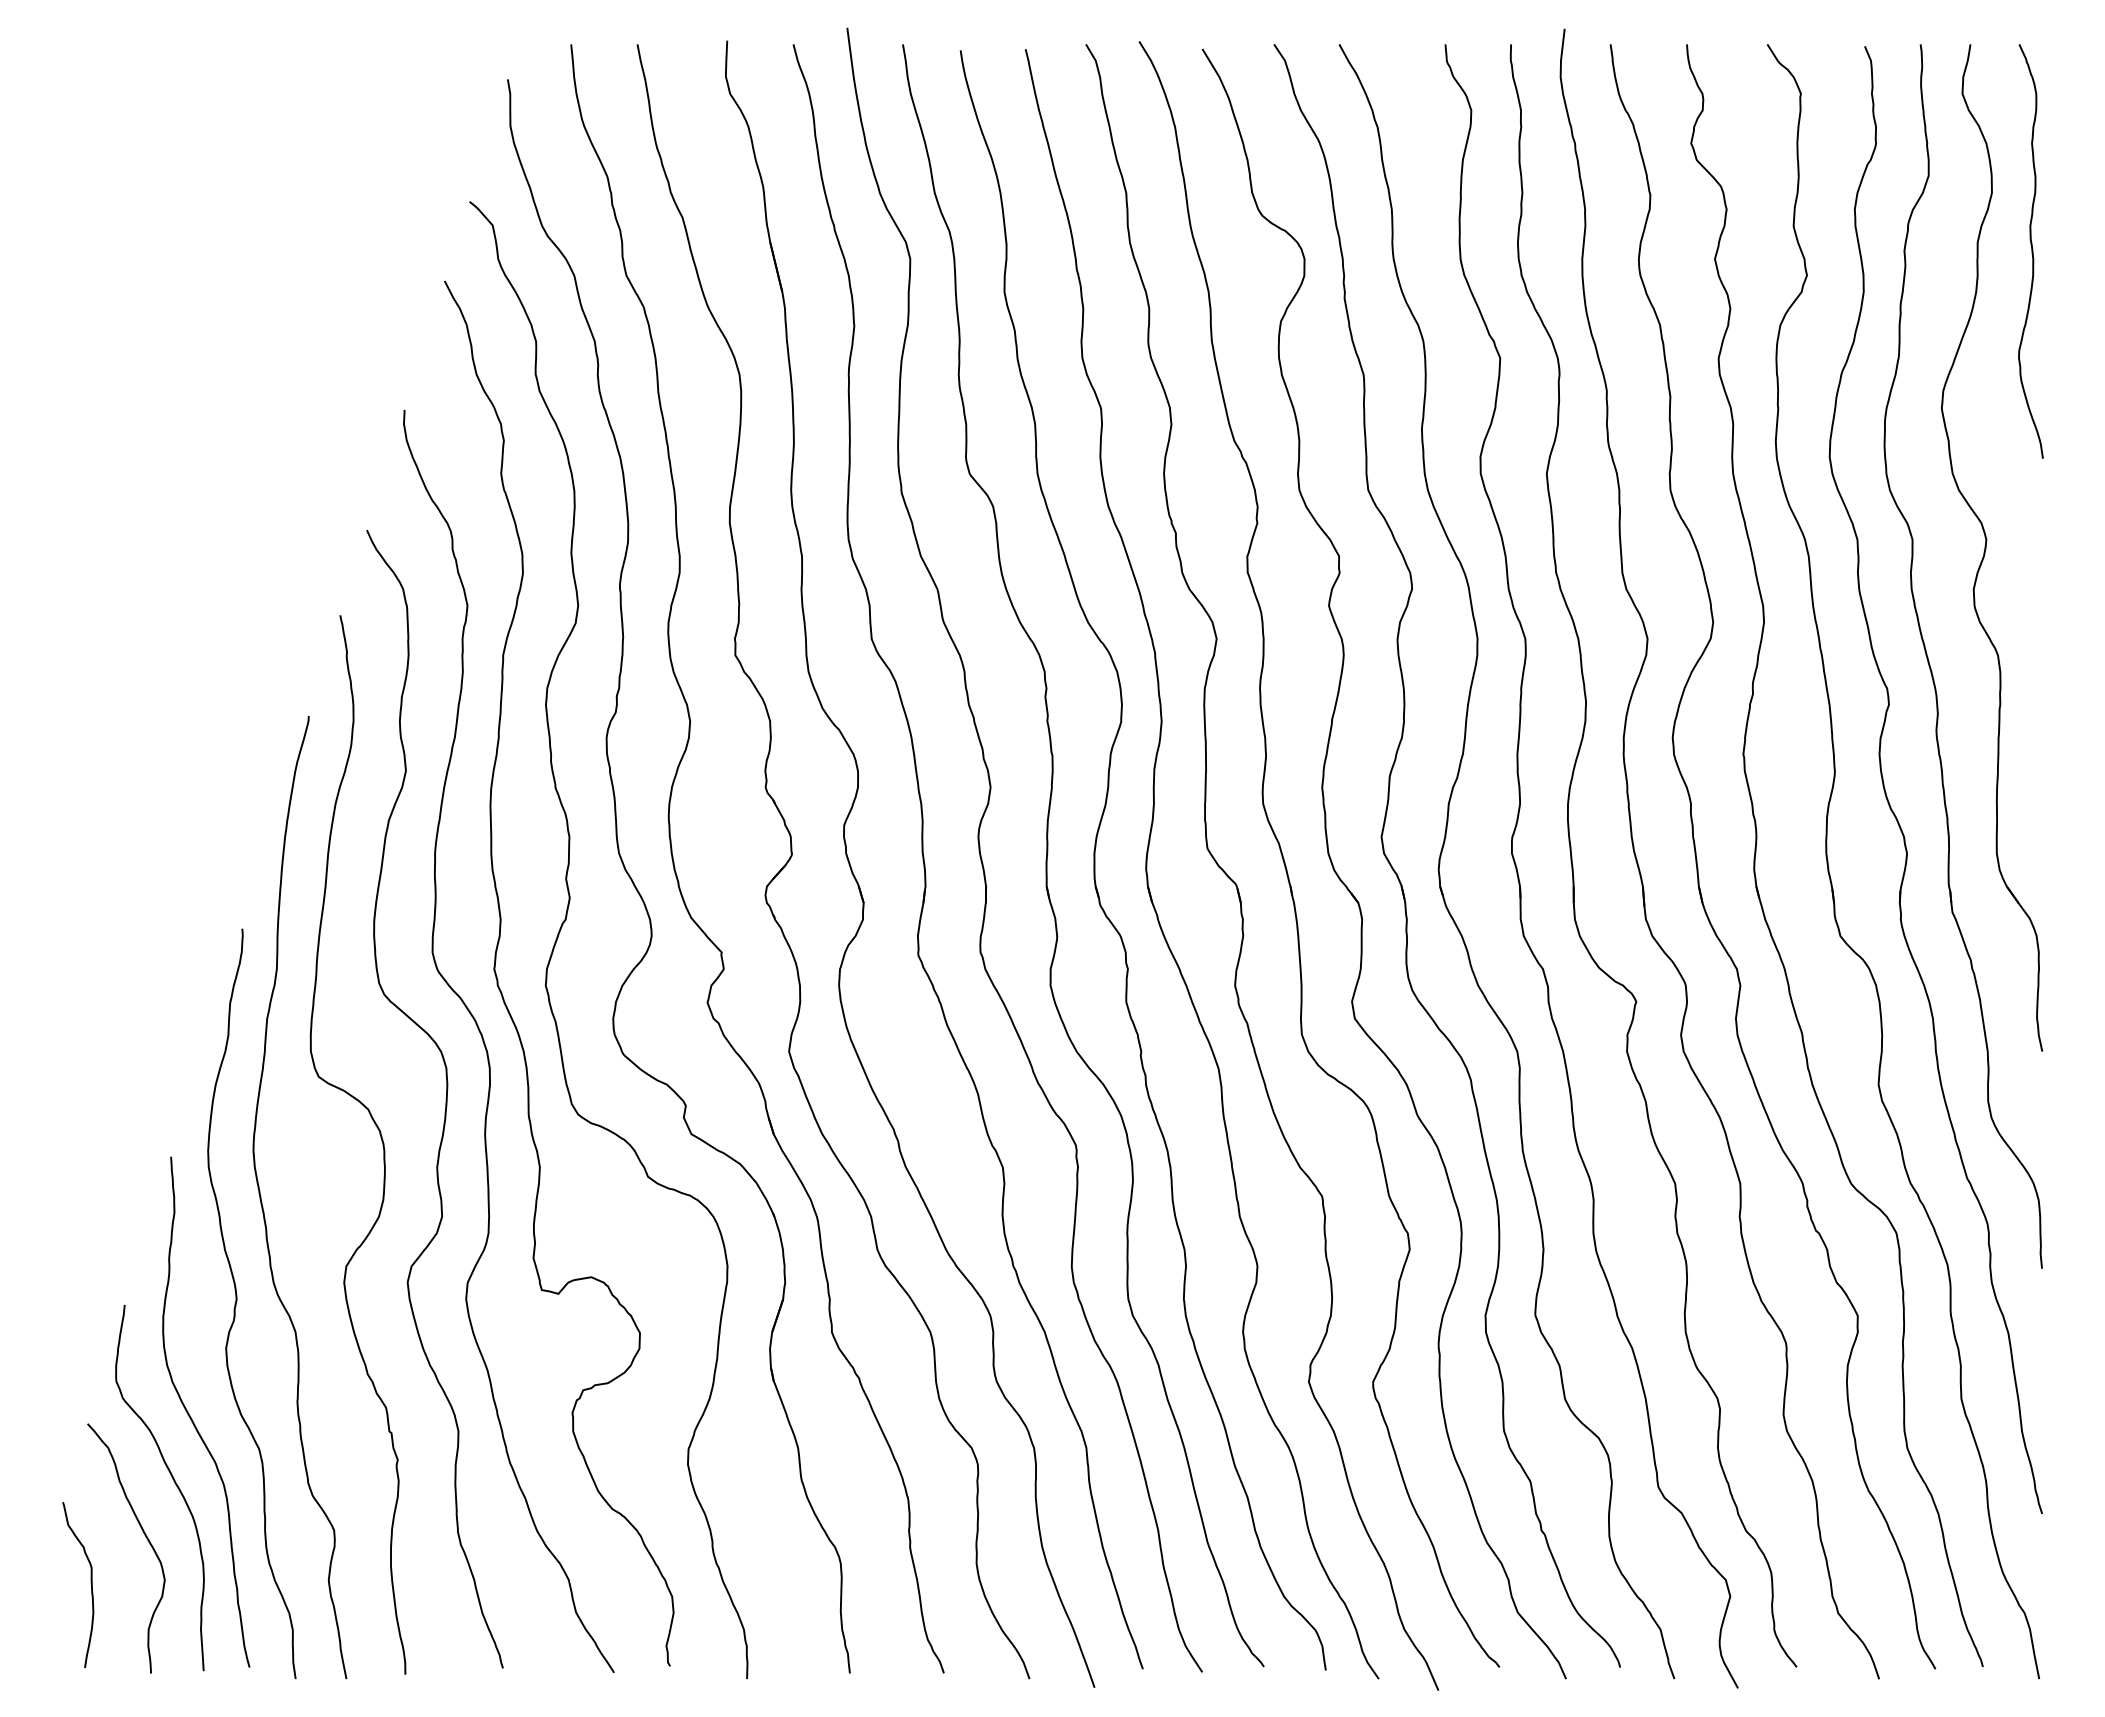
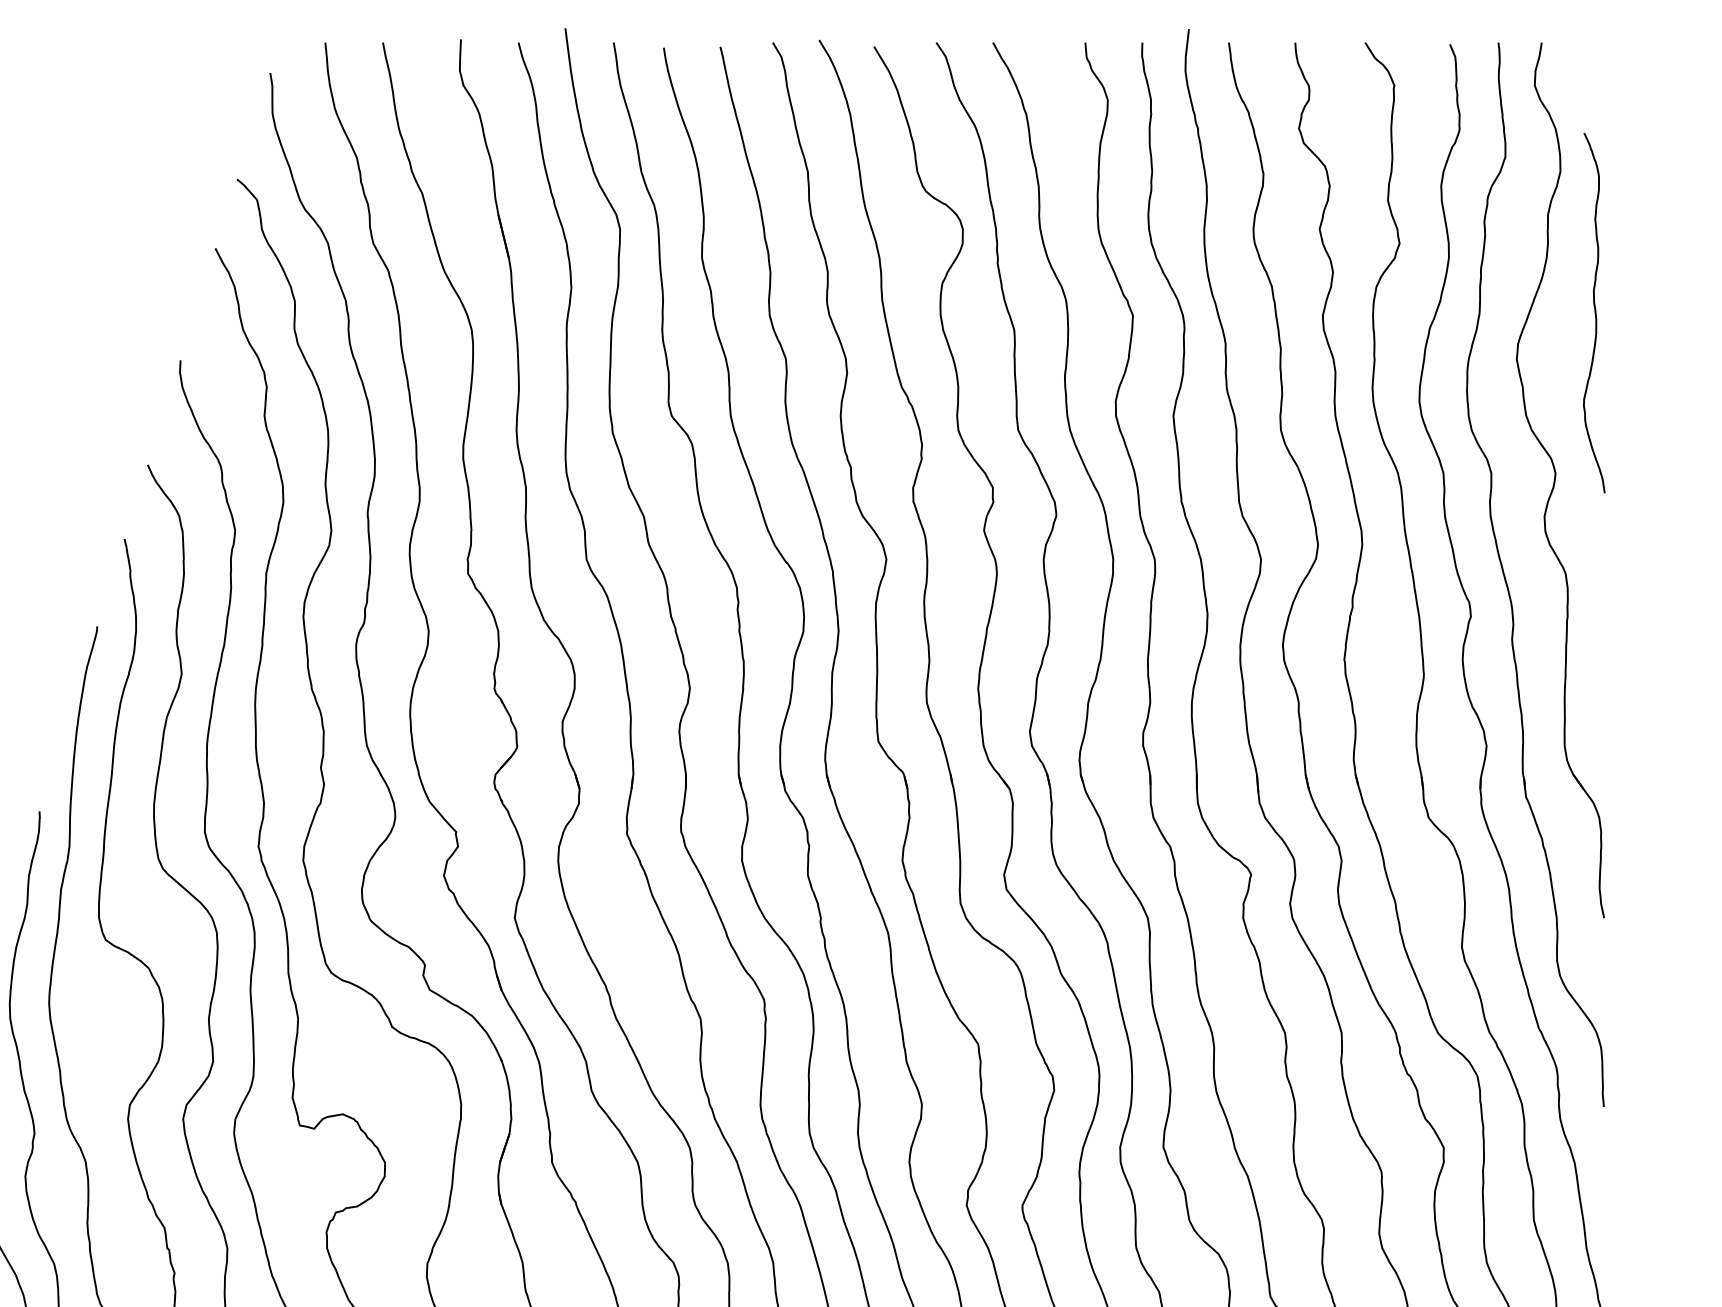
curve: (2031, 251) -> (1594, 313), moved

